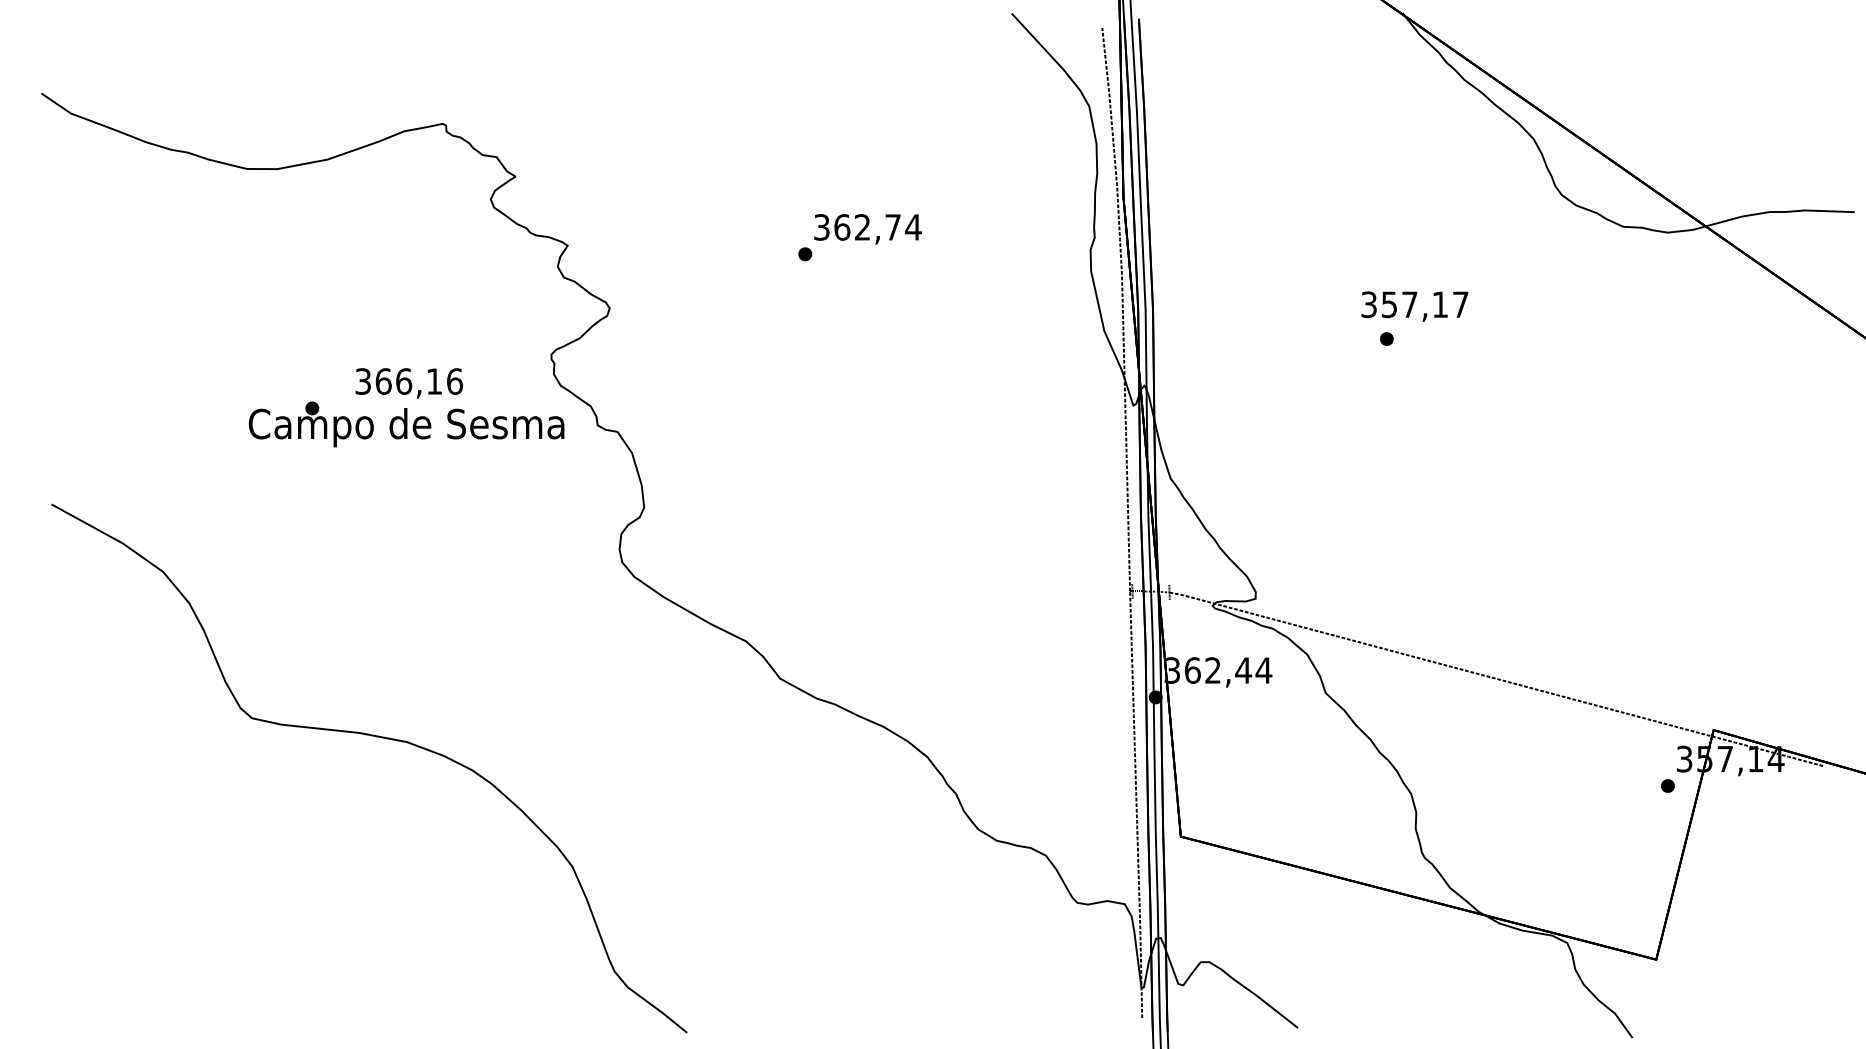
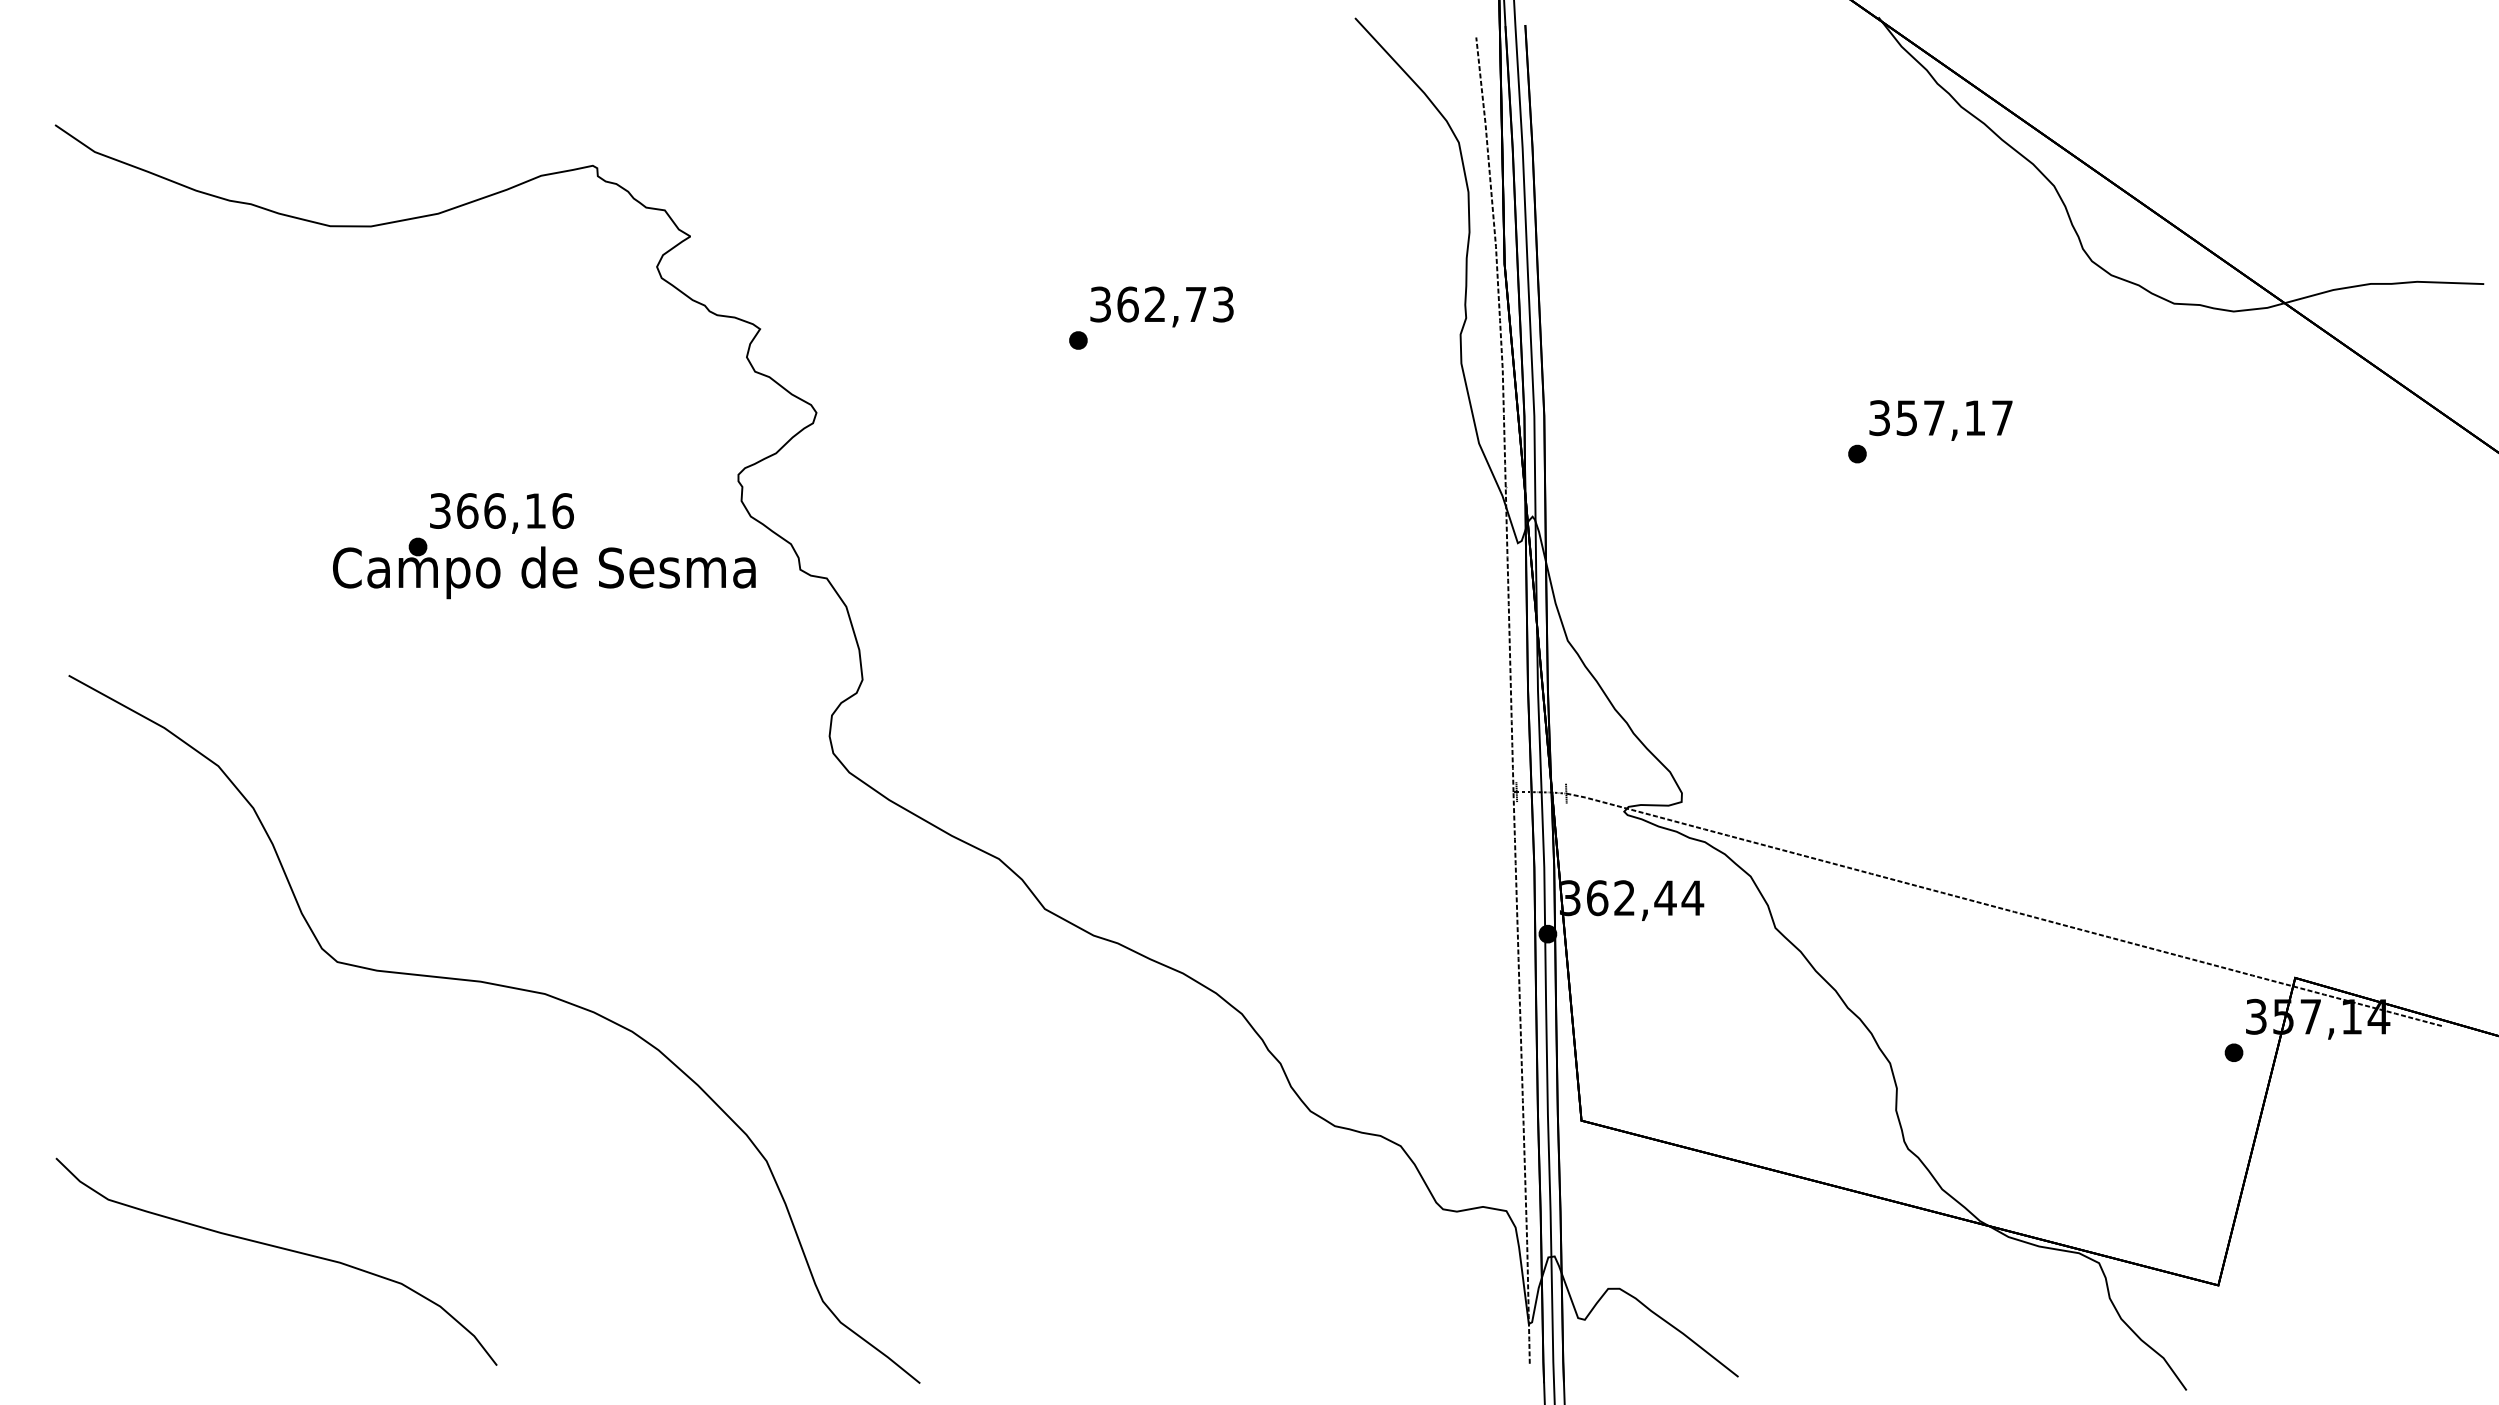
text: (913, 227) -> (1223, 304), 362,74 -> 362,73
text: (1414, 306) -> (1940, 420), moved
text: (408, 383) -> (501, 513), moved
curve: (208, 932) -> (278, 1248), added

